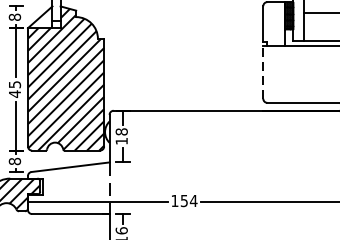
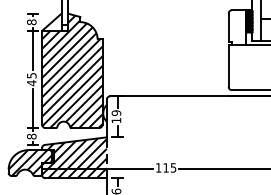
line: (263, 71) -> (228, 65), dashed -> solid
text: (121, 131) -> (116, 112), 18 -> 19
hatch: (68, 189) -> (74, 158), added
text: (188, 200) -> (169, 167), 154 -> 115

